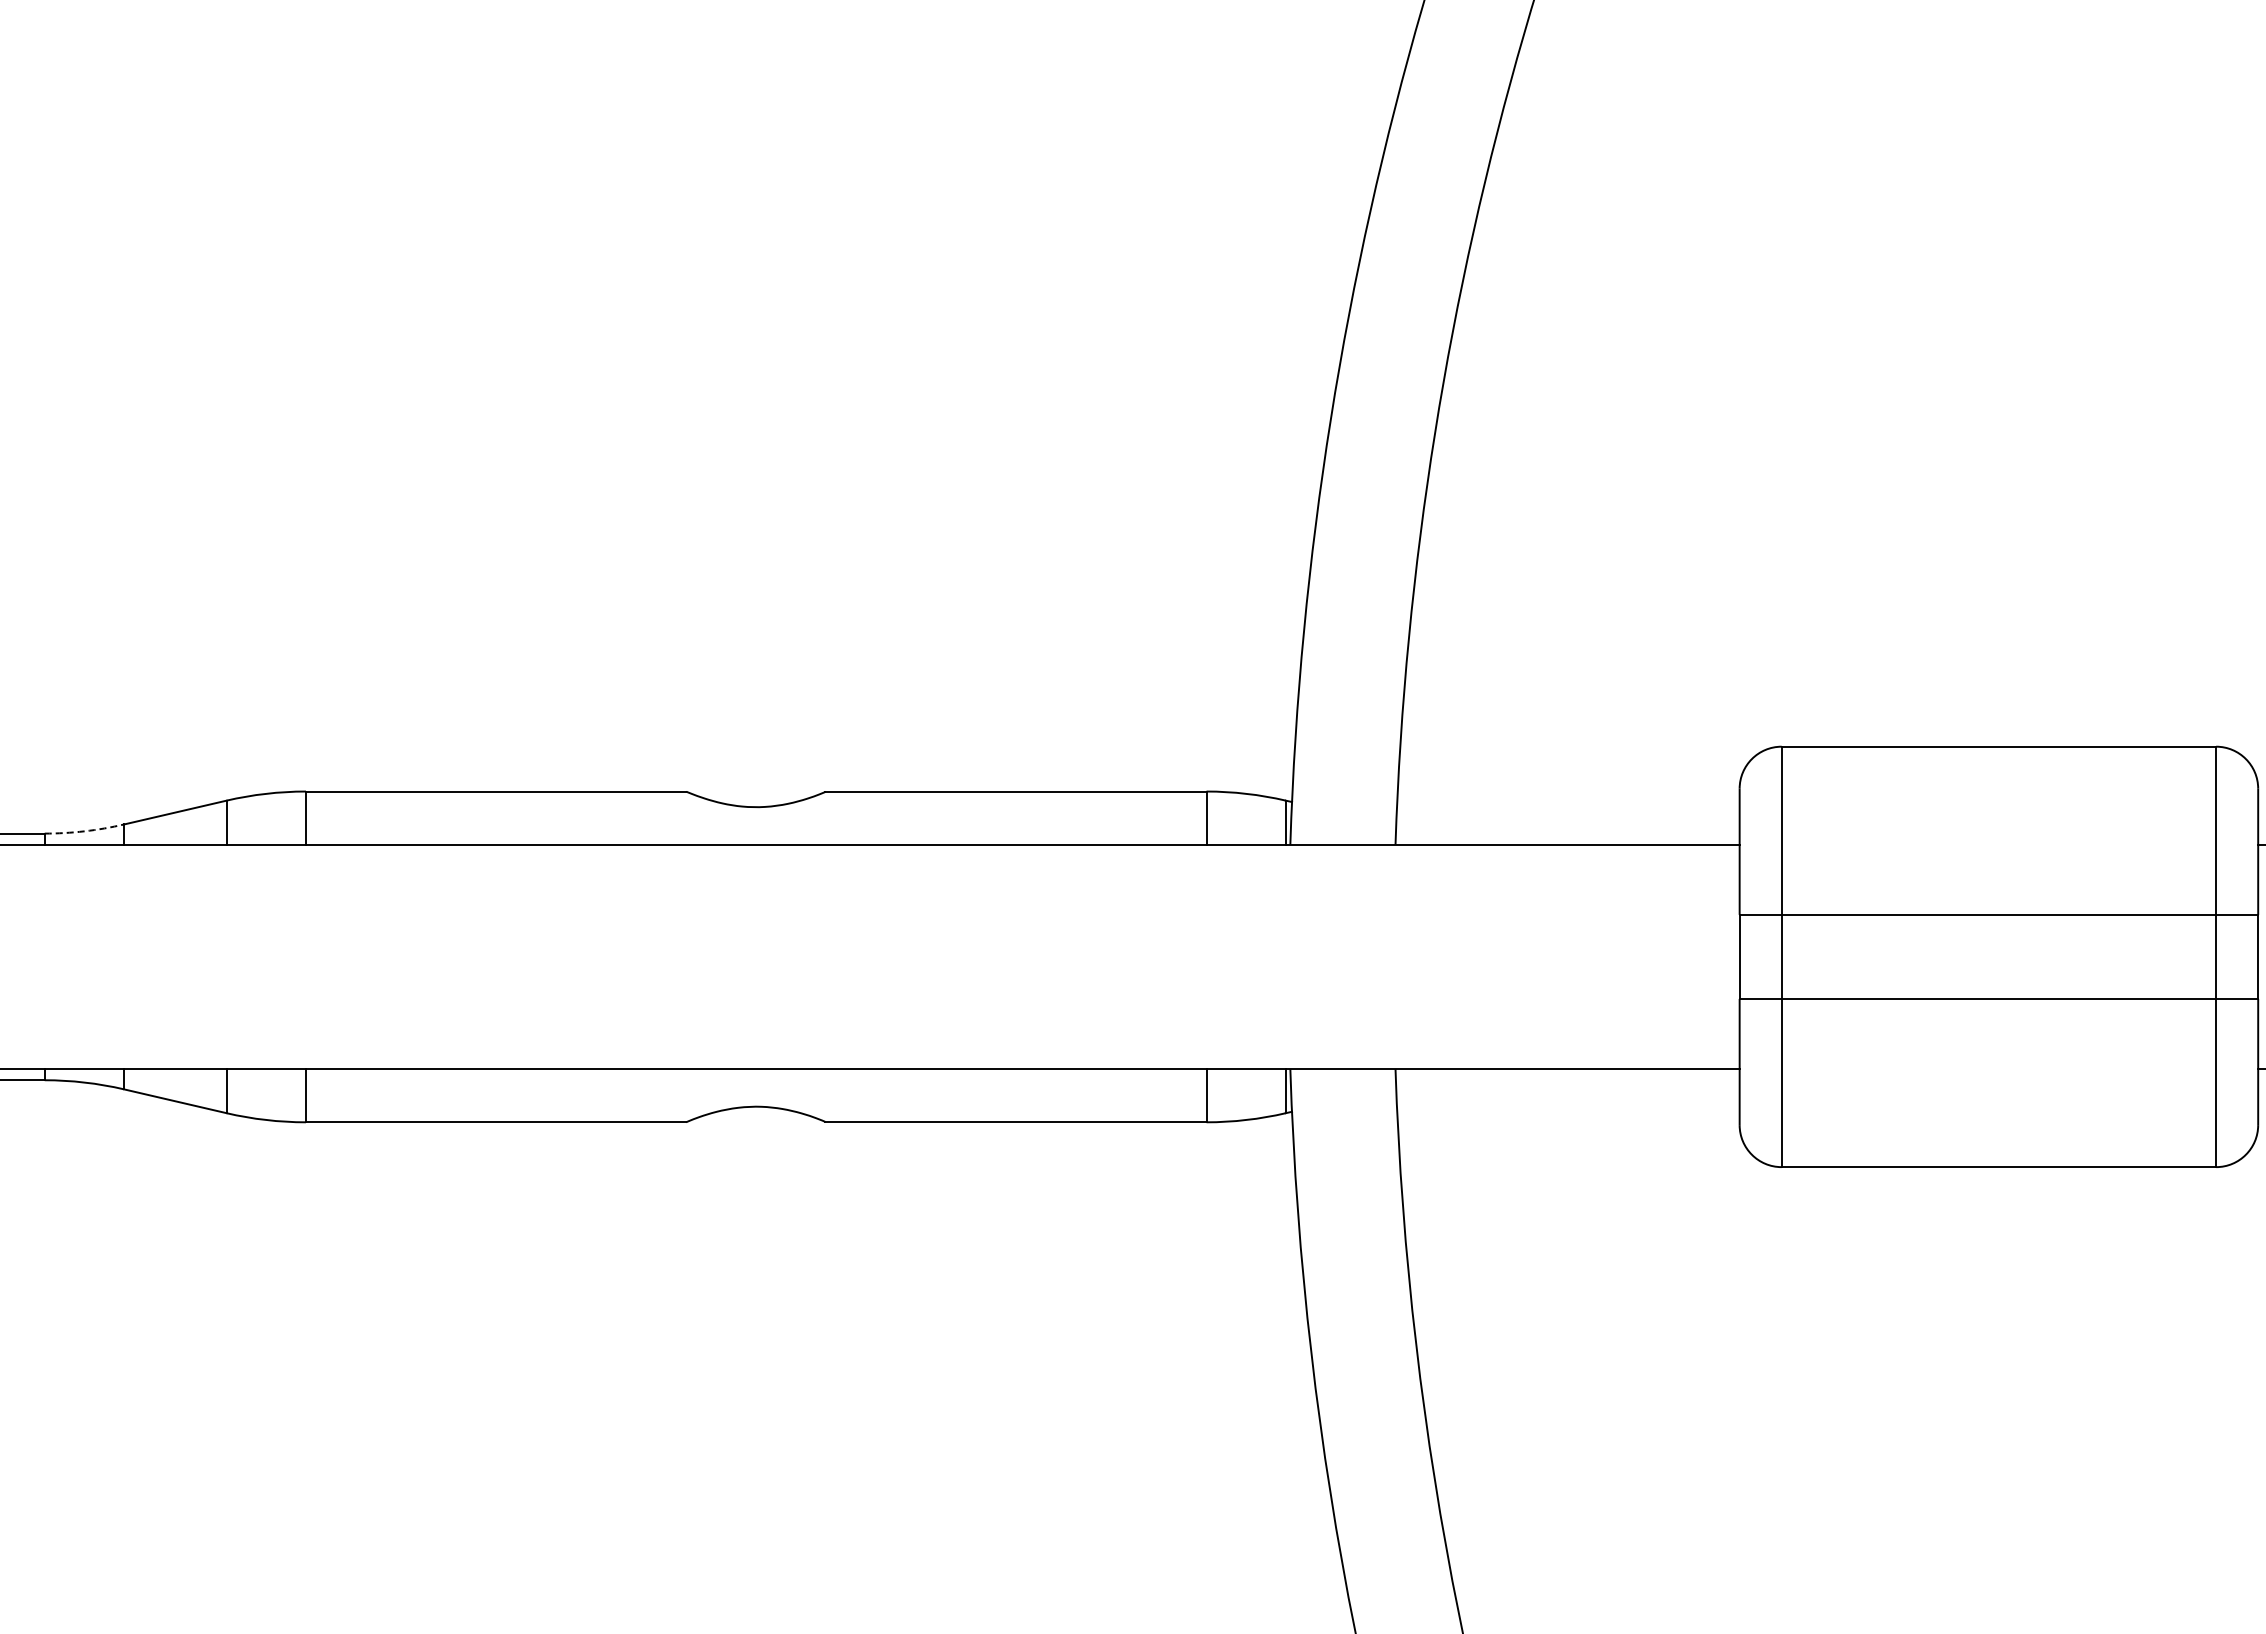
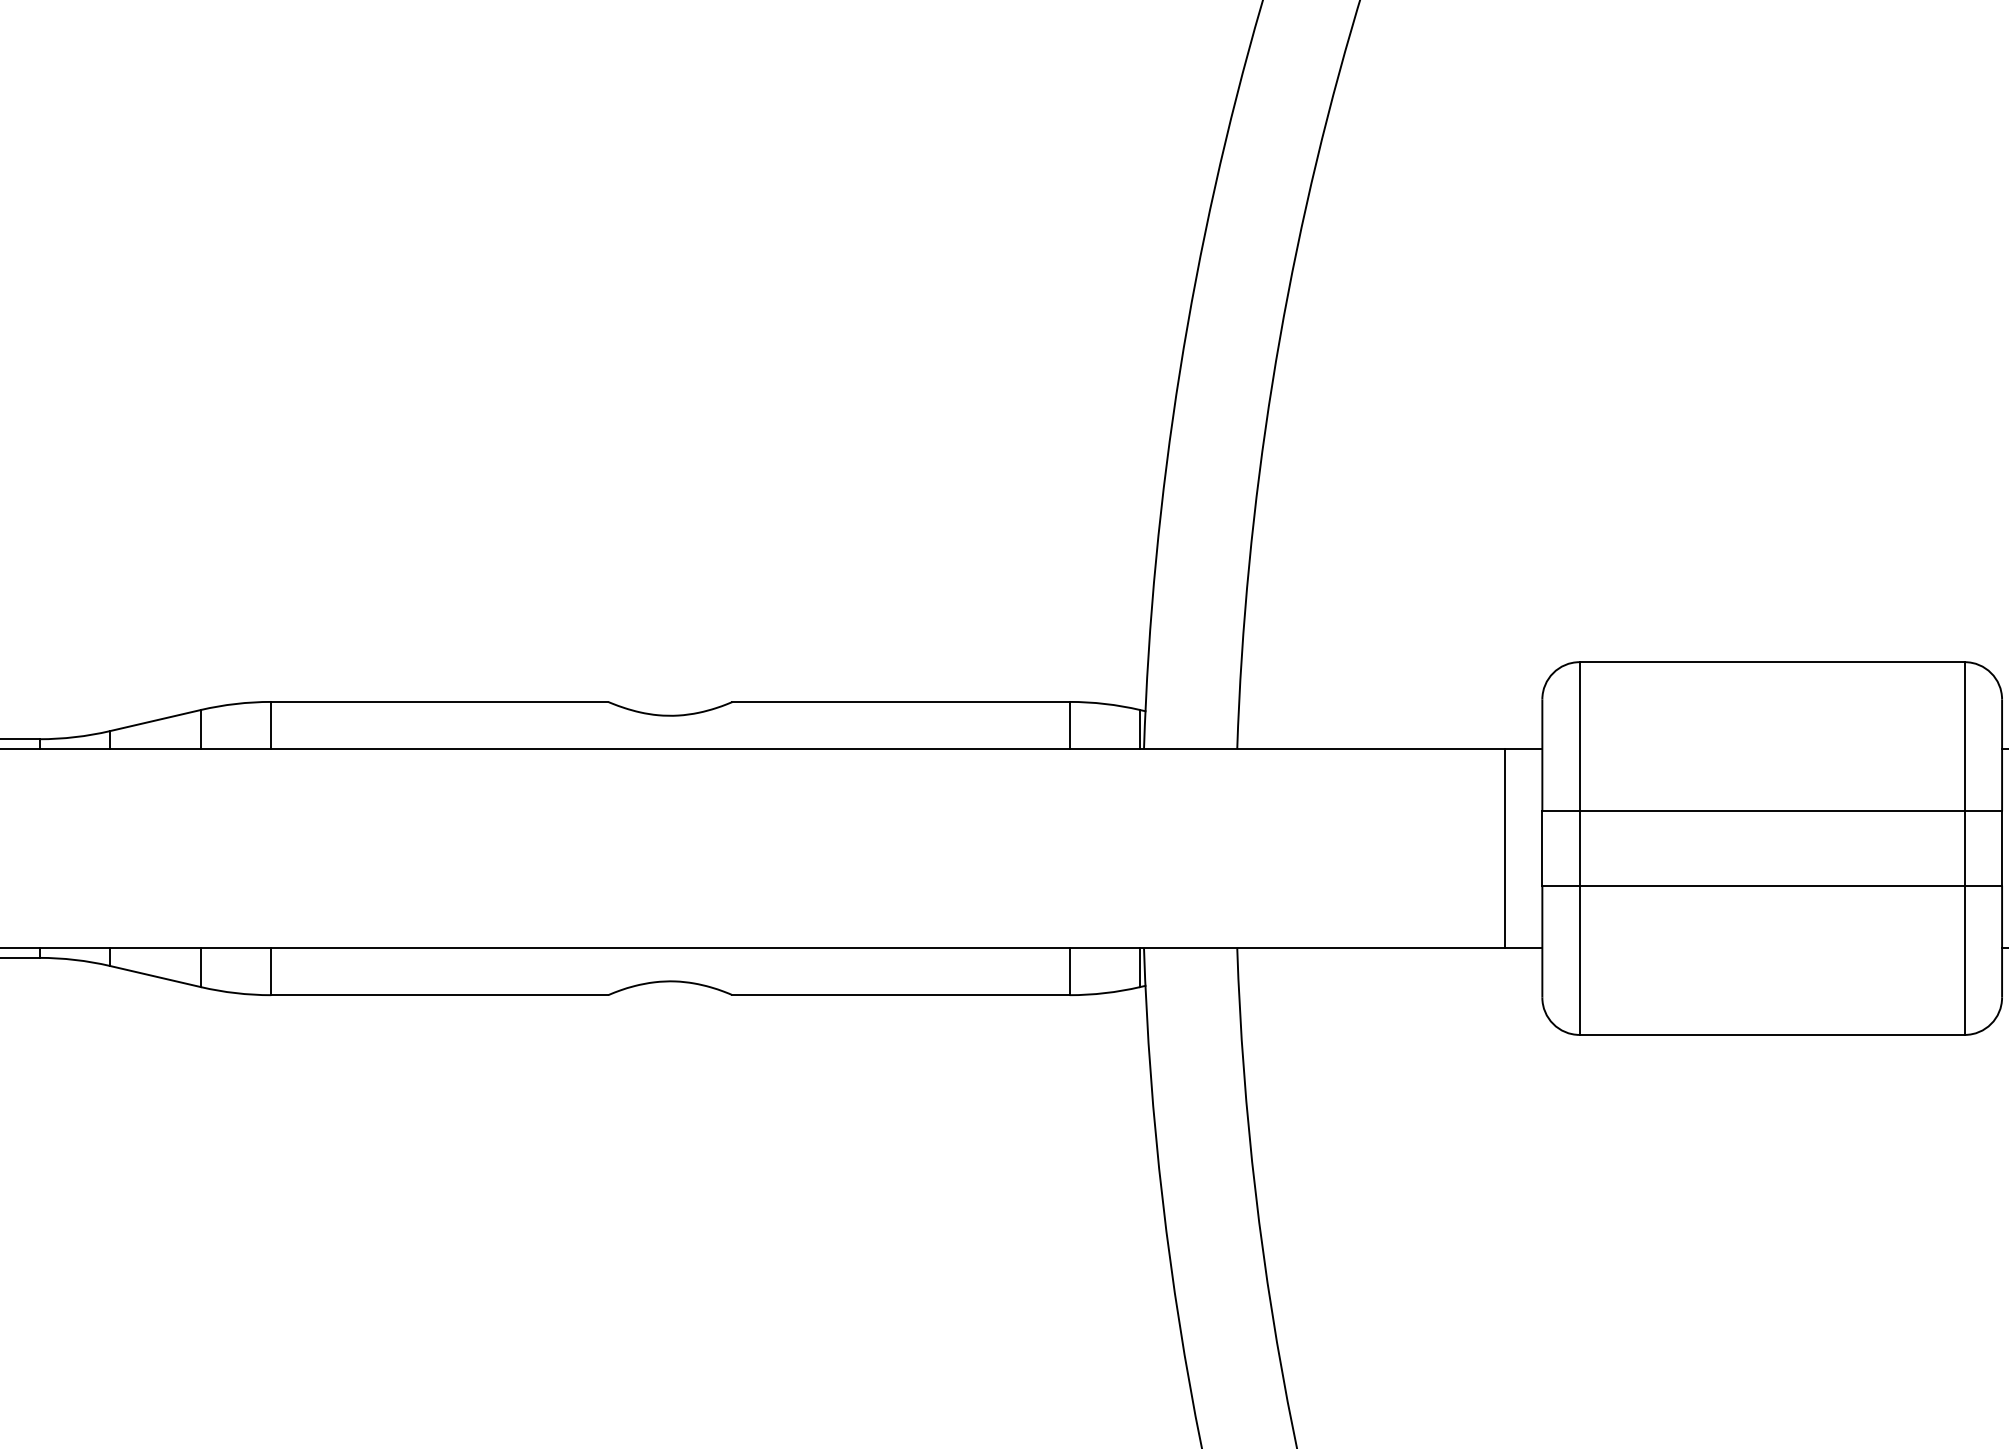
arc: (84, 831) -> (74, 737), dashed -> solid
line: (1697, 956) -> (1504, 848), added

